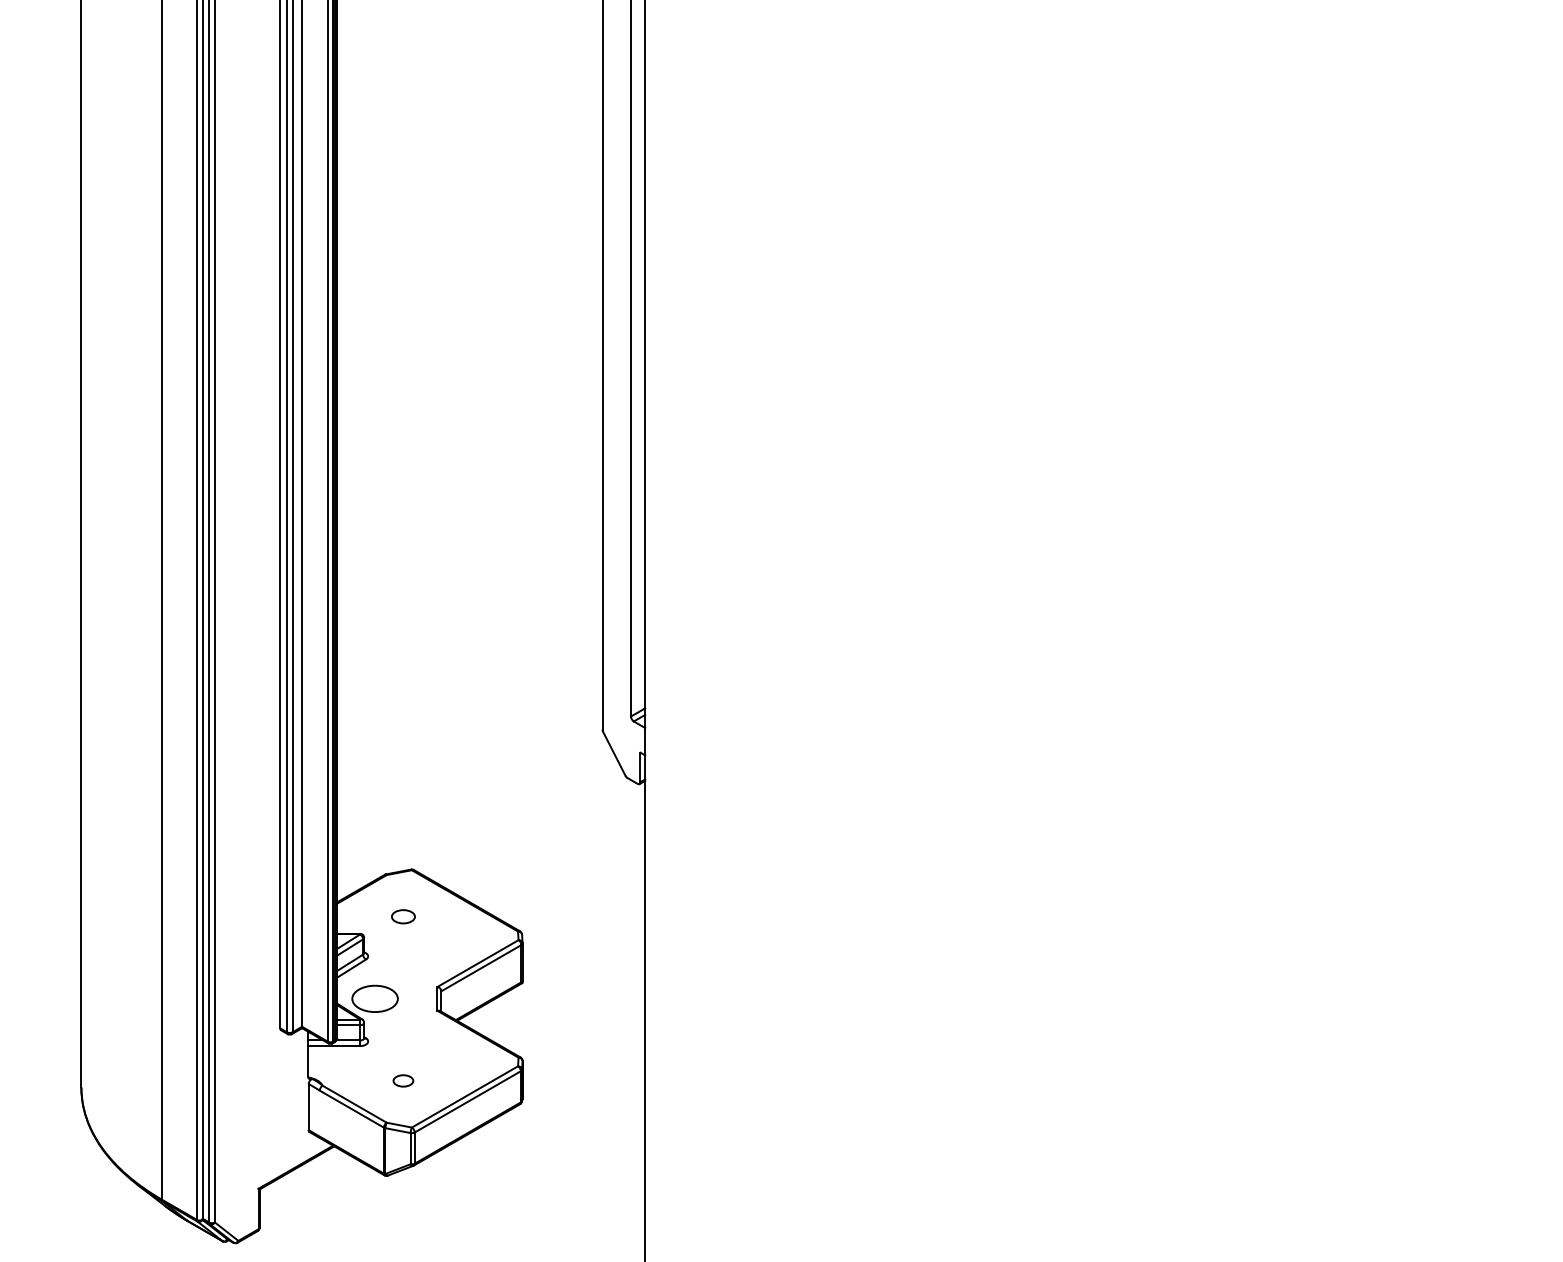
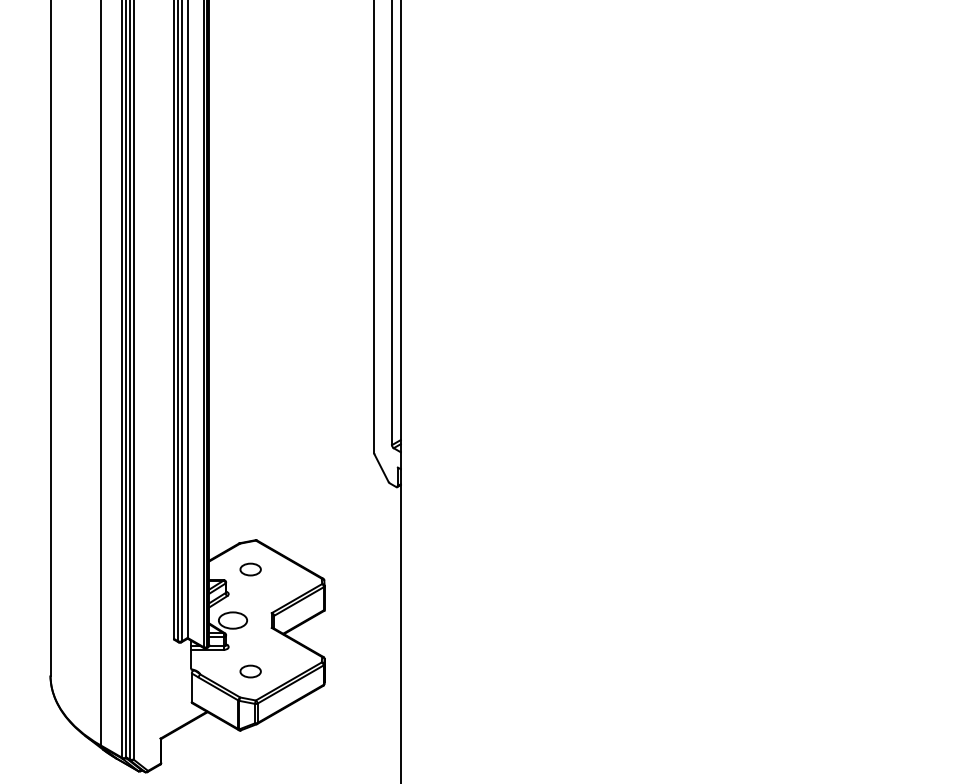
part: (403, 916) -> (250, 569), size x1.43
part: (403, 1080) -> (250, 671), size x1.67

